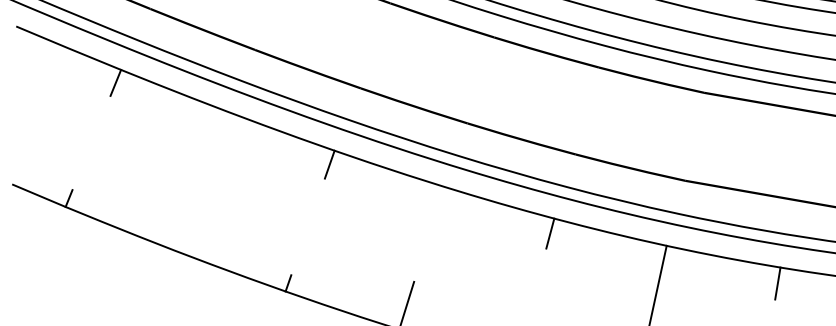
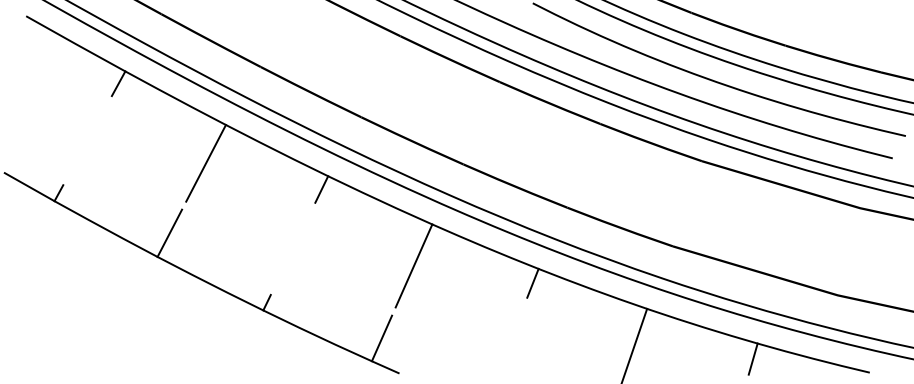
line: (211, 152) -> (205, 163), added
line: (183, 224) -> (169, 232), added
line: (429, 229) -> (413, 265), added

